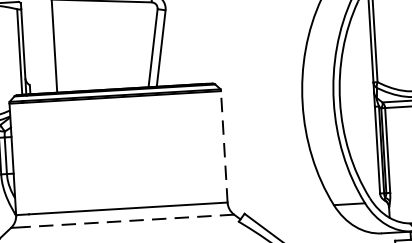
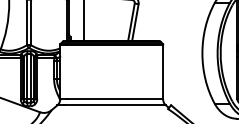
line: (224, 145) -> (163, 71), dashed -> solid
line: (130, 221) -> (115, 105), dashed -> solid

